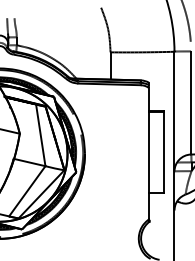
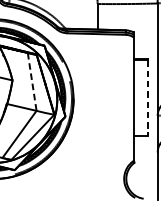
line: (40, 135) -> (31, 82), solid -> dashed
line: (163, 153) -> (147, 98), solid -> dashed

